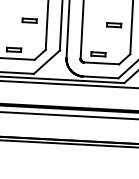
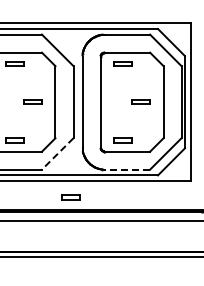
line: (46, 62) -> (57, 154), solid -> dashed
line: (99, 77) -> (126, 169), solid -> dashed
part: (55, 96) -> (70, 197), added

